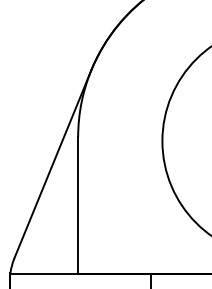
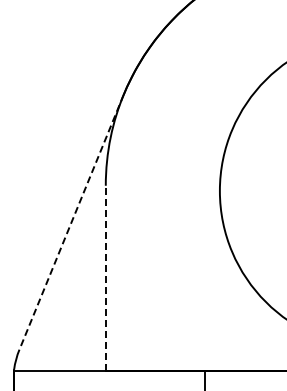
line: (52, 164) -> (71, 222), solid -> dashed
line: (77, 205) -> (105, 277), solid -> dashed

